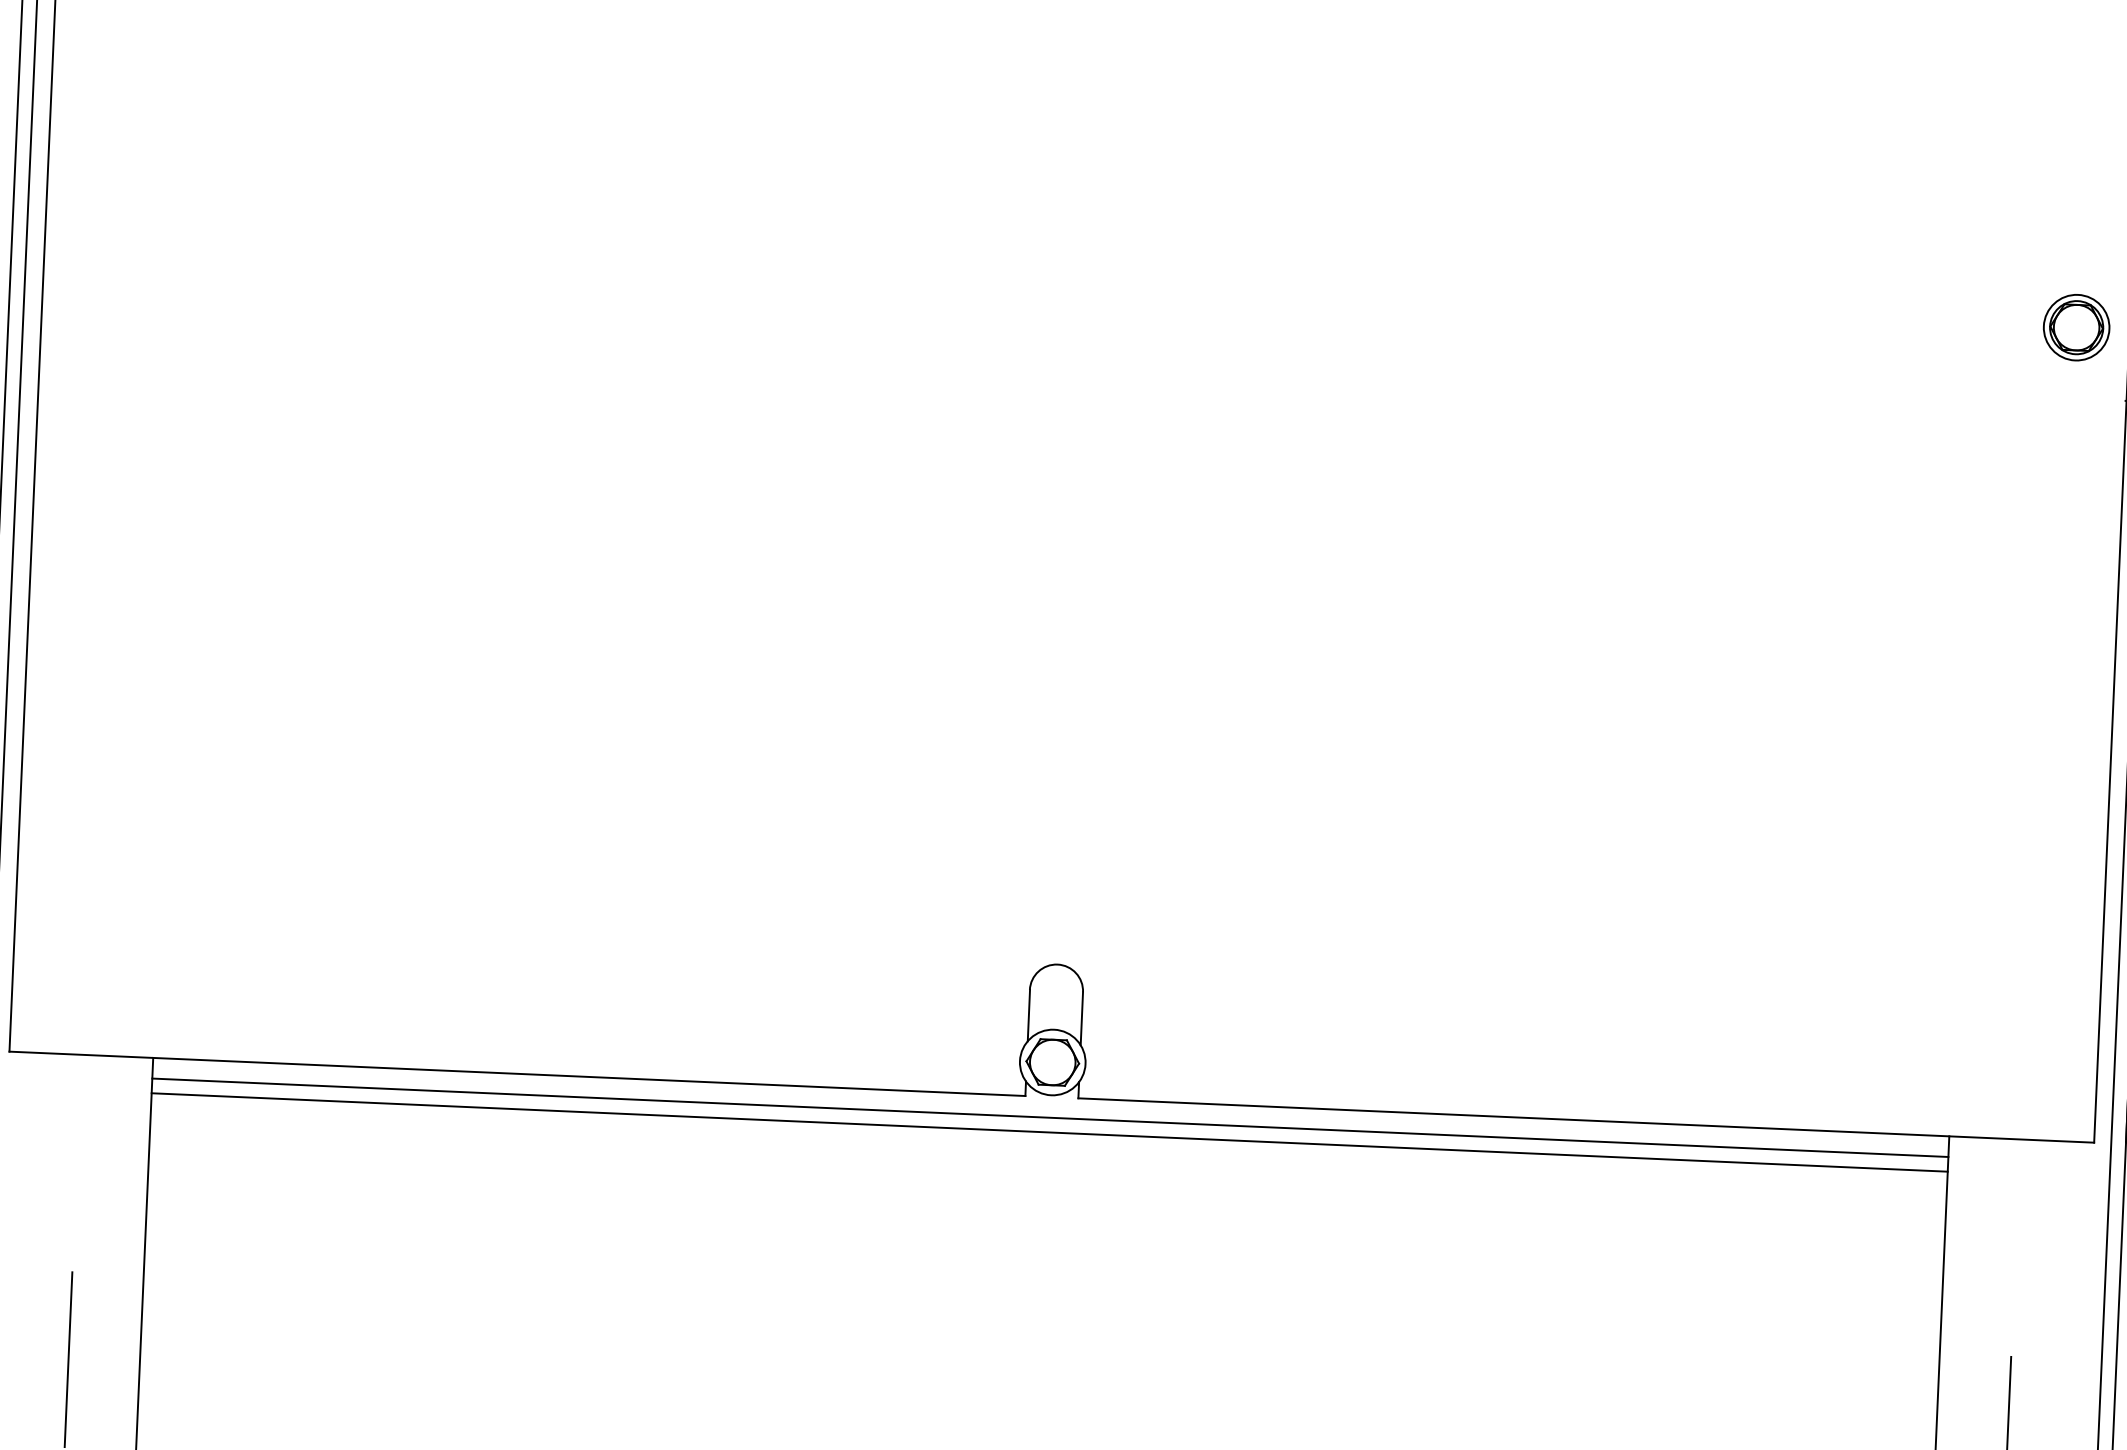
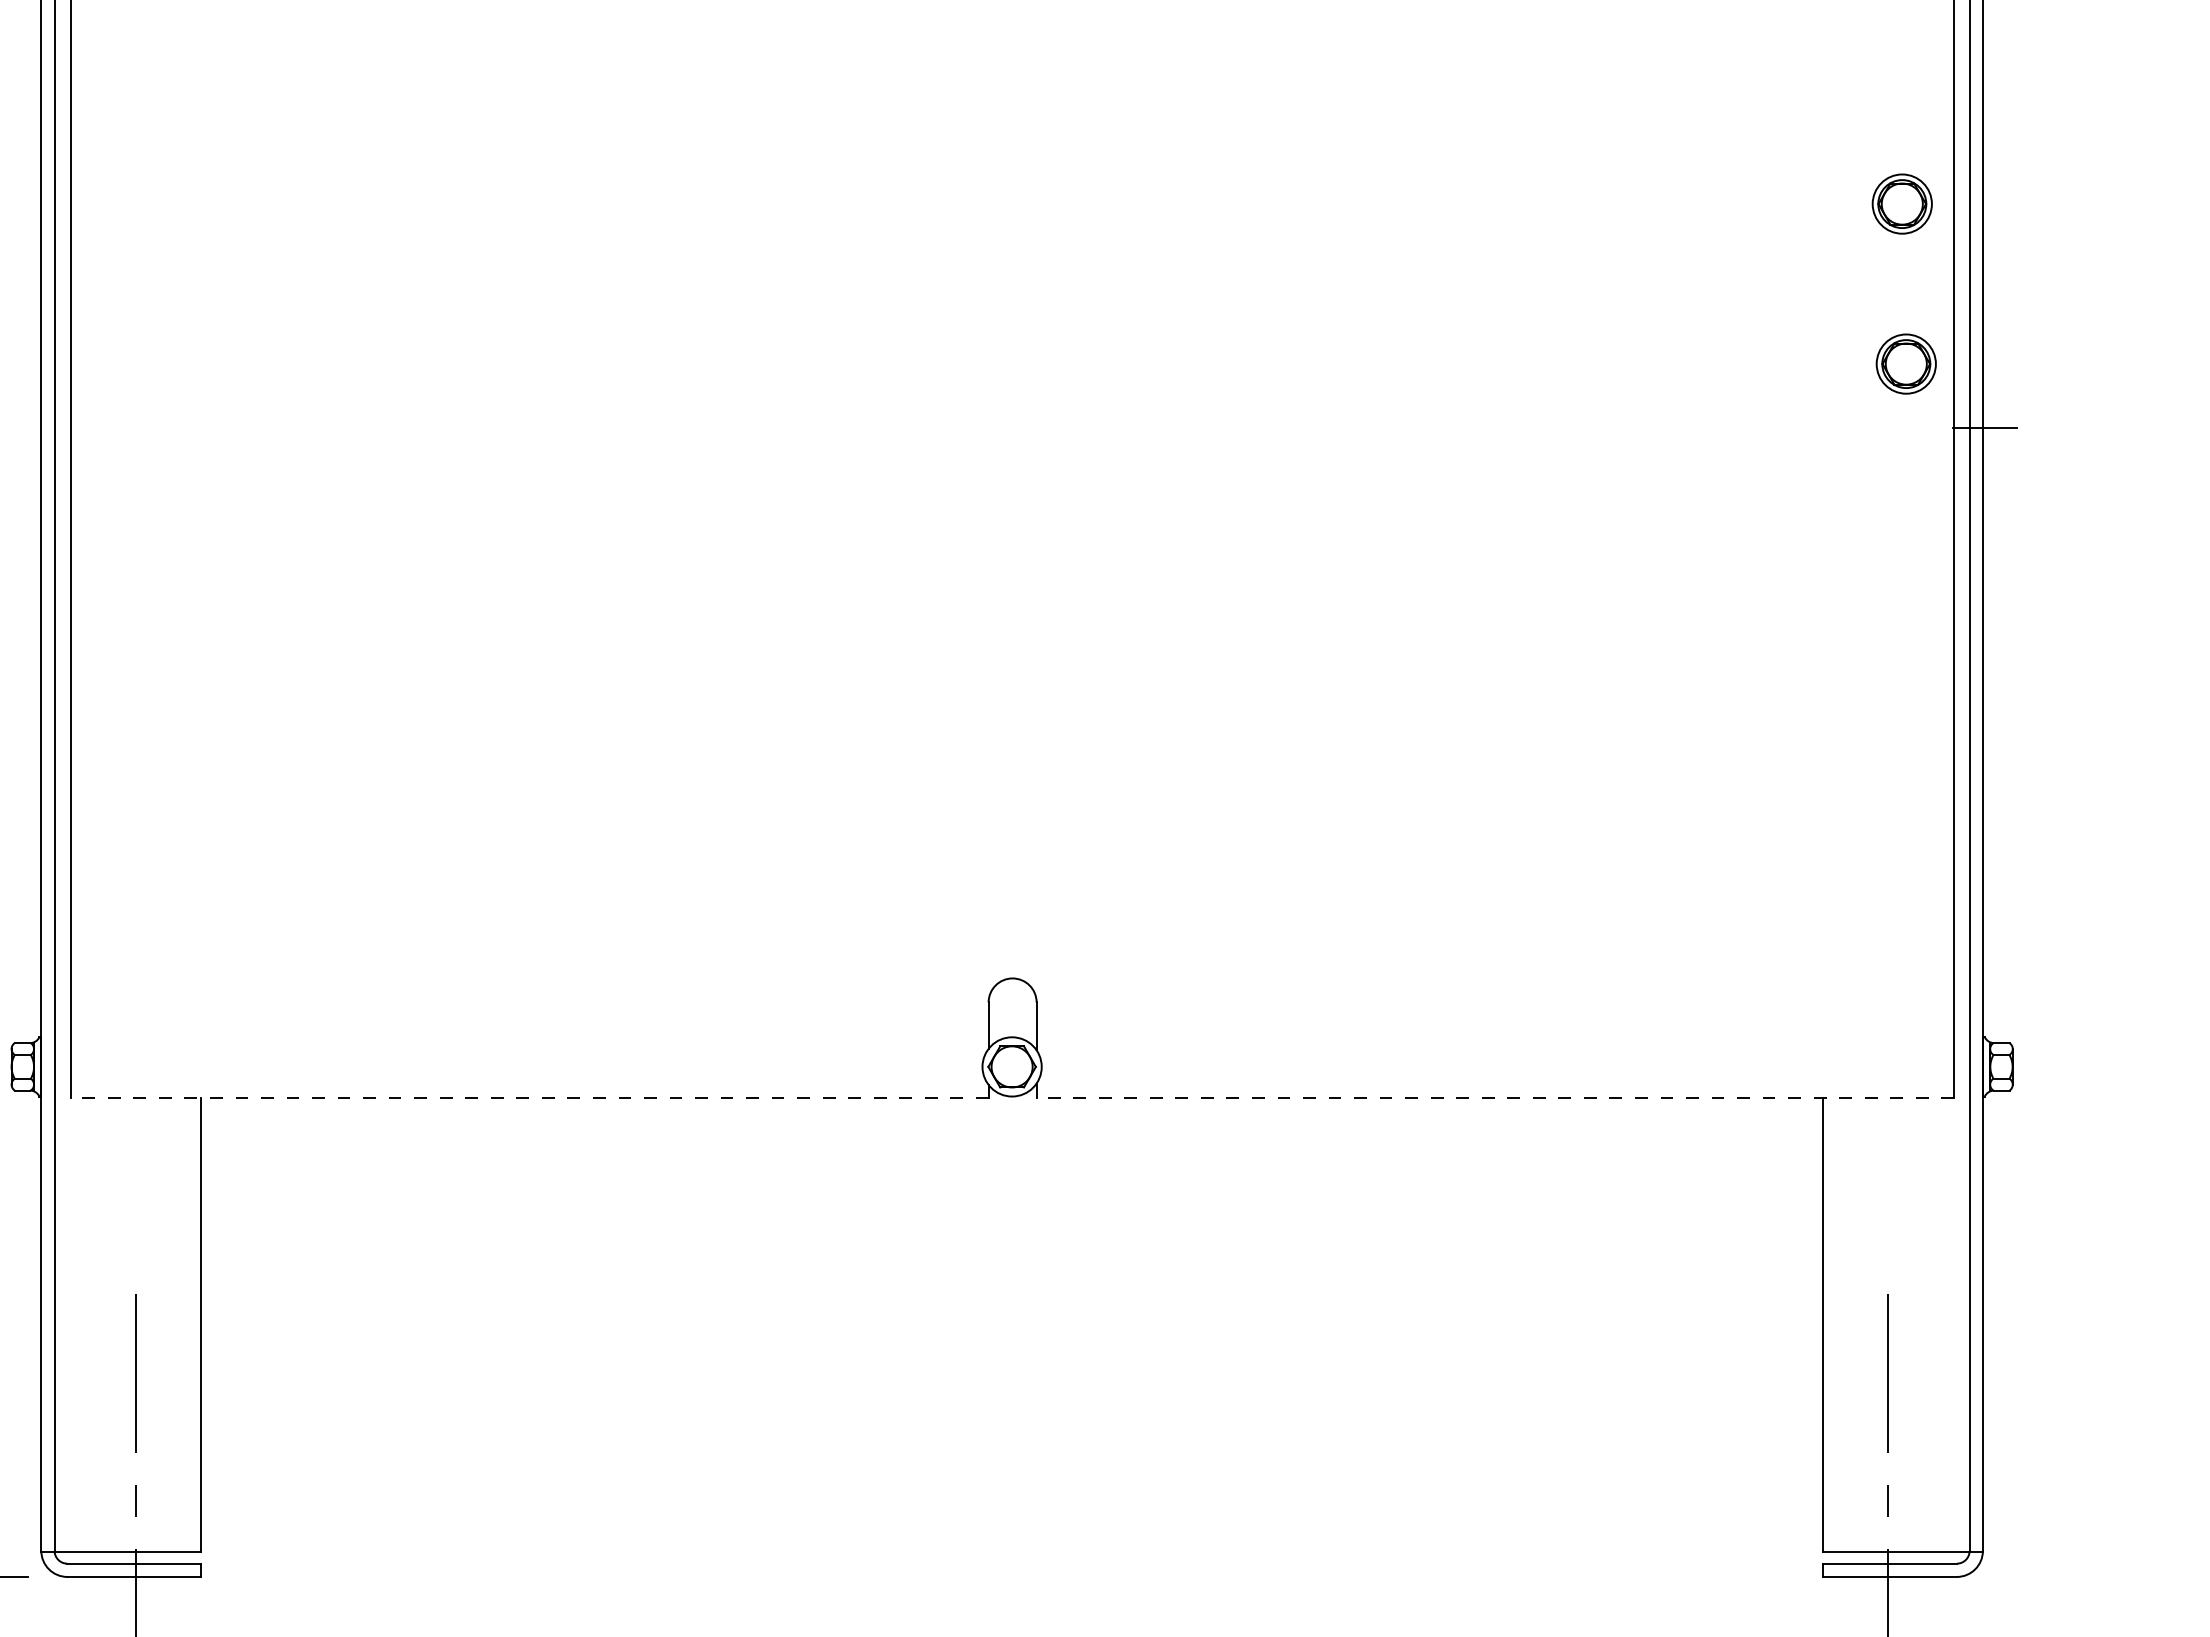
part: (2079, 149) -> (1901, 203), added
line: (516, 1074) -> (529, 1098), solid -> dashed
line: (1049, 1117) -> (1011, 1116), removed
line: (1586, 1120) -> (1495, 1098), solid -> dashed
line: (1049, 1132) -> (1011, 1130), removed

